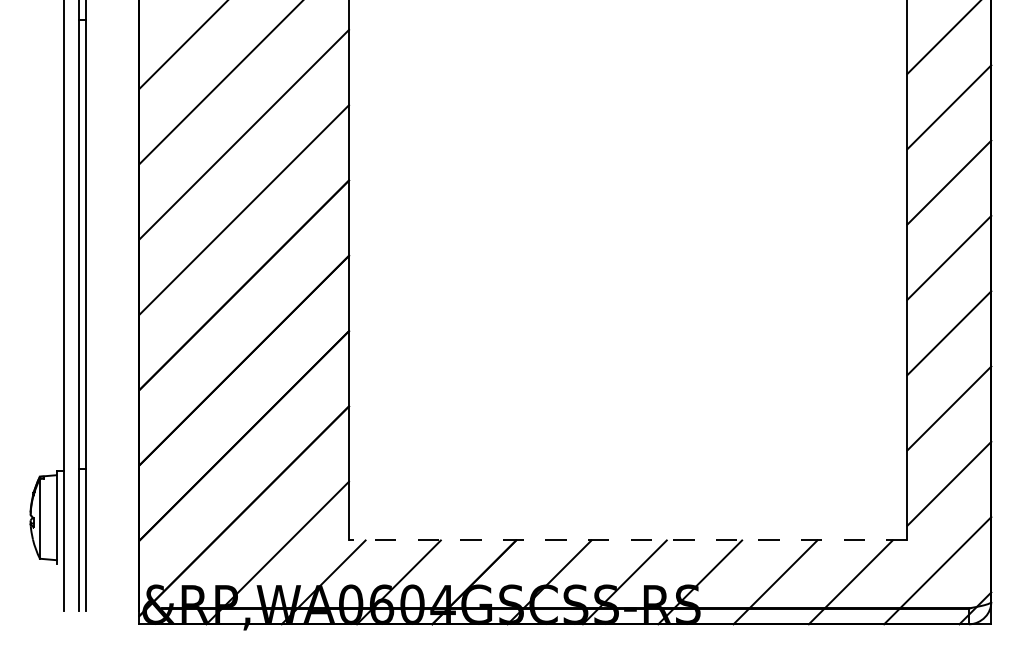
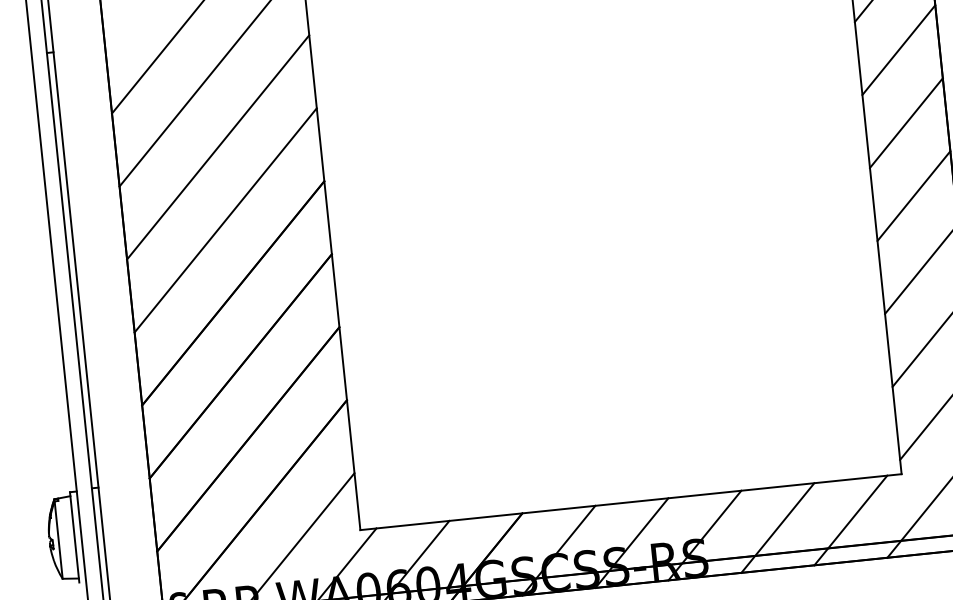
line: (627, 540) -> (630, 502), dashed -> solid

